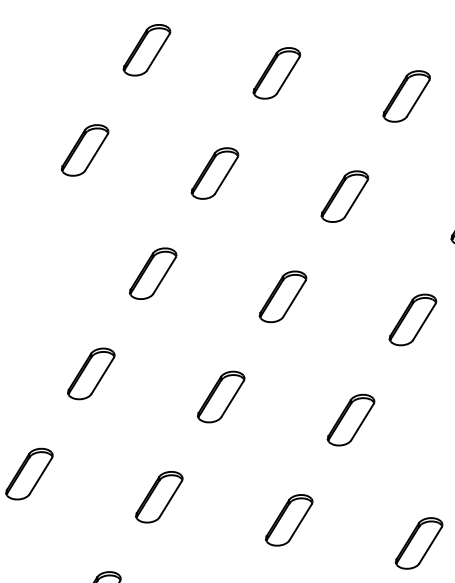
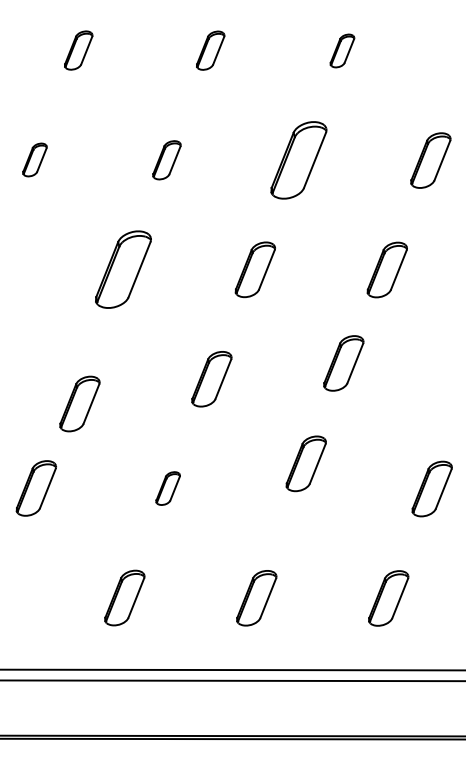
part: (146, 50) -> (78, 50), size x0.7
part: (276, 73) -> (210, 50), size x0.7
part: (406, 95) -> (342, 50), size x0.6
part: (84, 149) -> (34, 159), size x0.6
part: (214, 173) -> (166, 160), size x0.7
part: (344, 196) -> (298, 160), size x1.4
part: (153, 273) -> (123, 269), size x1.4
part: (90, 373) -> (79, 403), moved
part: (350, 420) -> (343, 363), moved
part: (158, 496) -> (167, 488), size x0.6
part: (288, 519) -> (305, 463), moved

